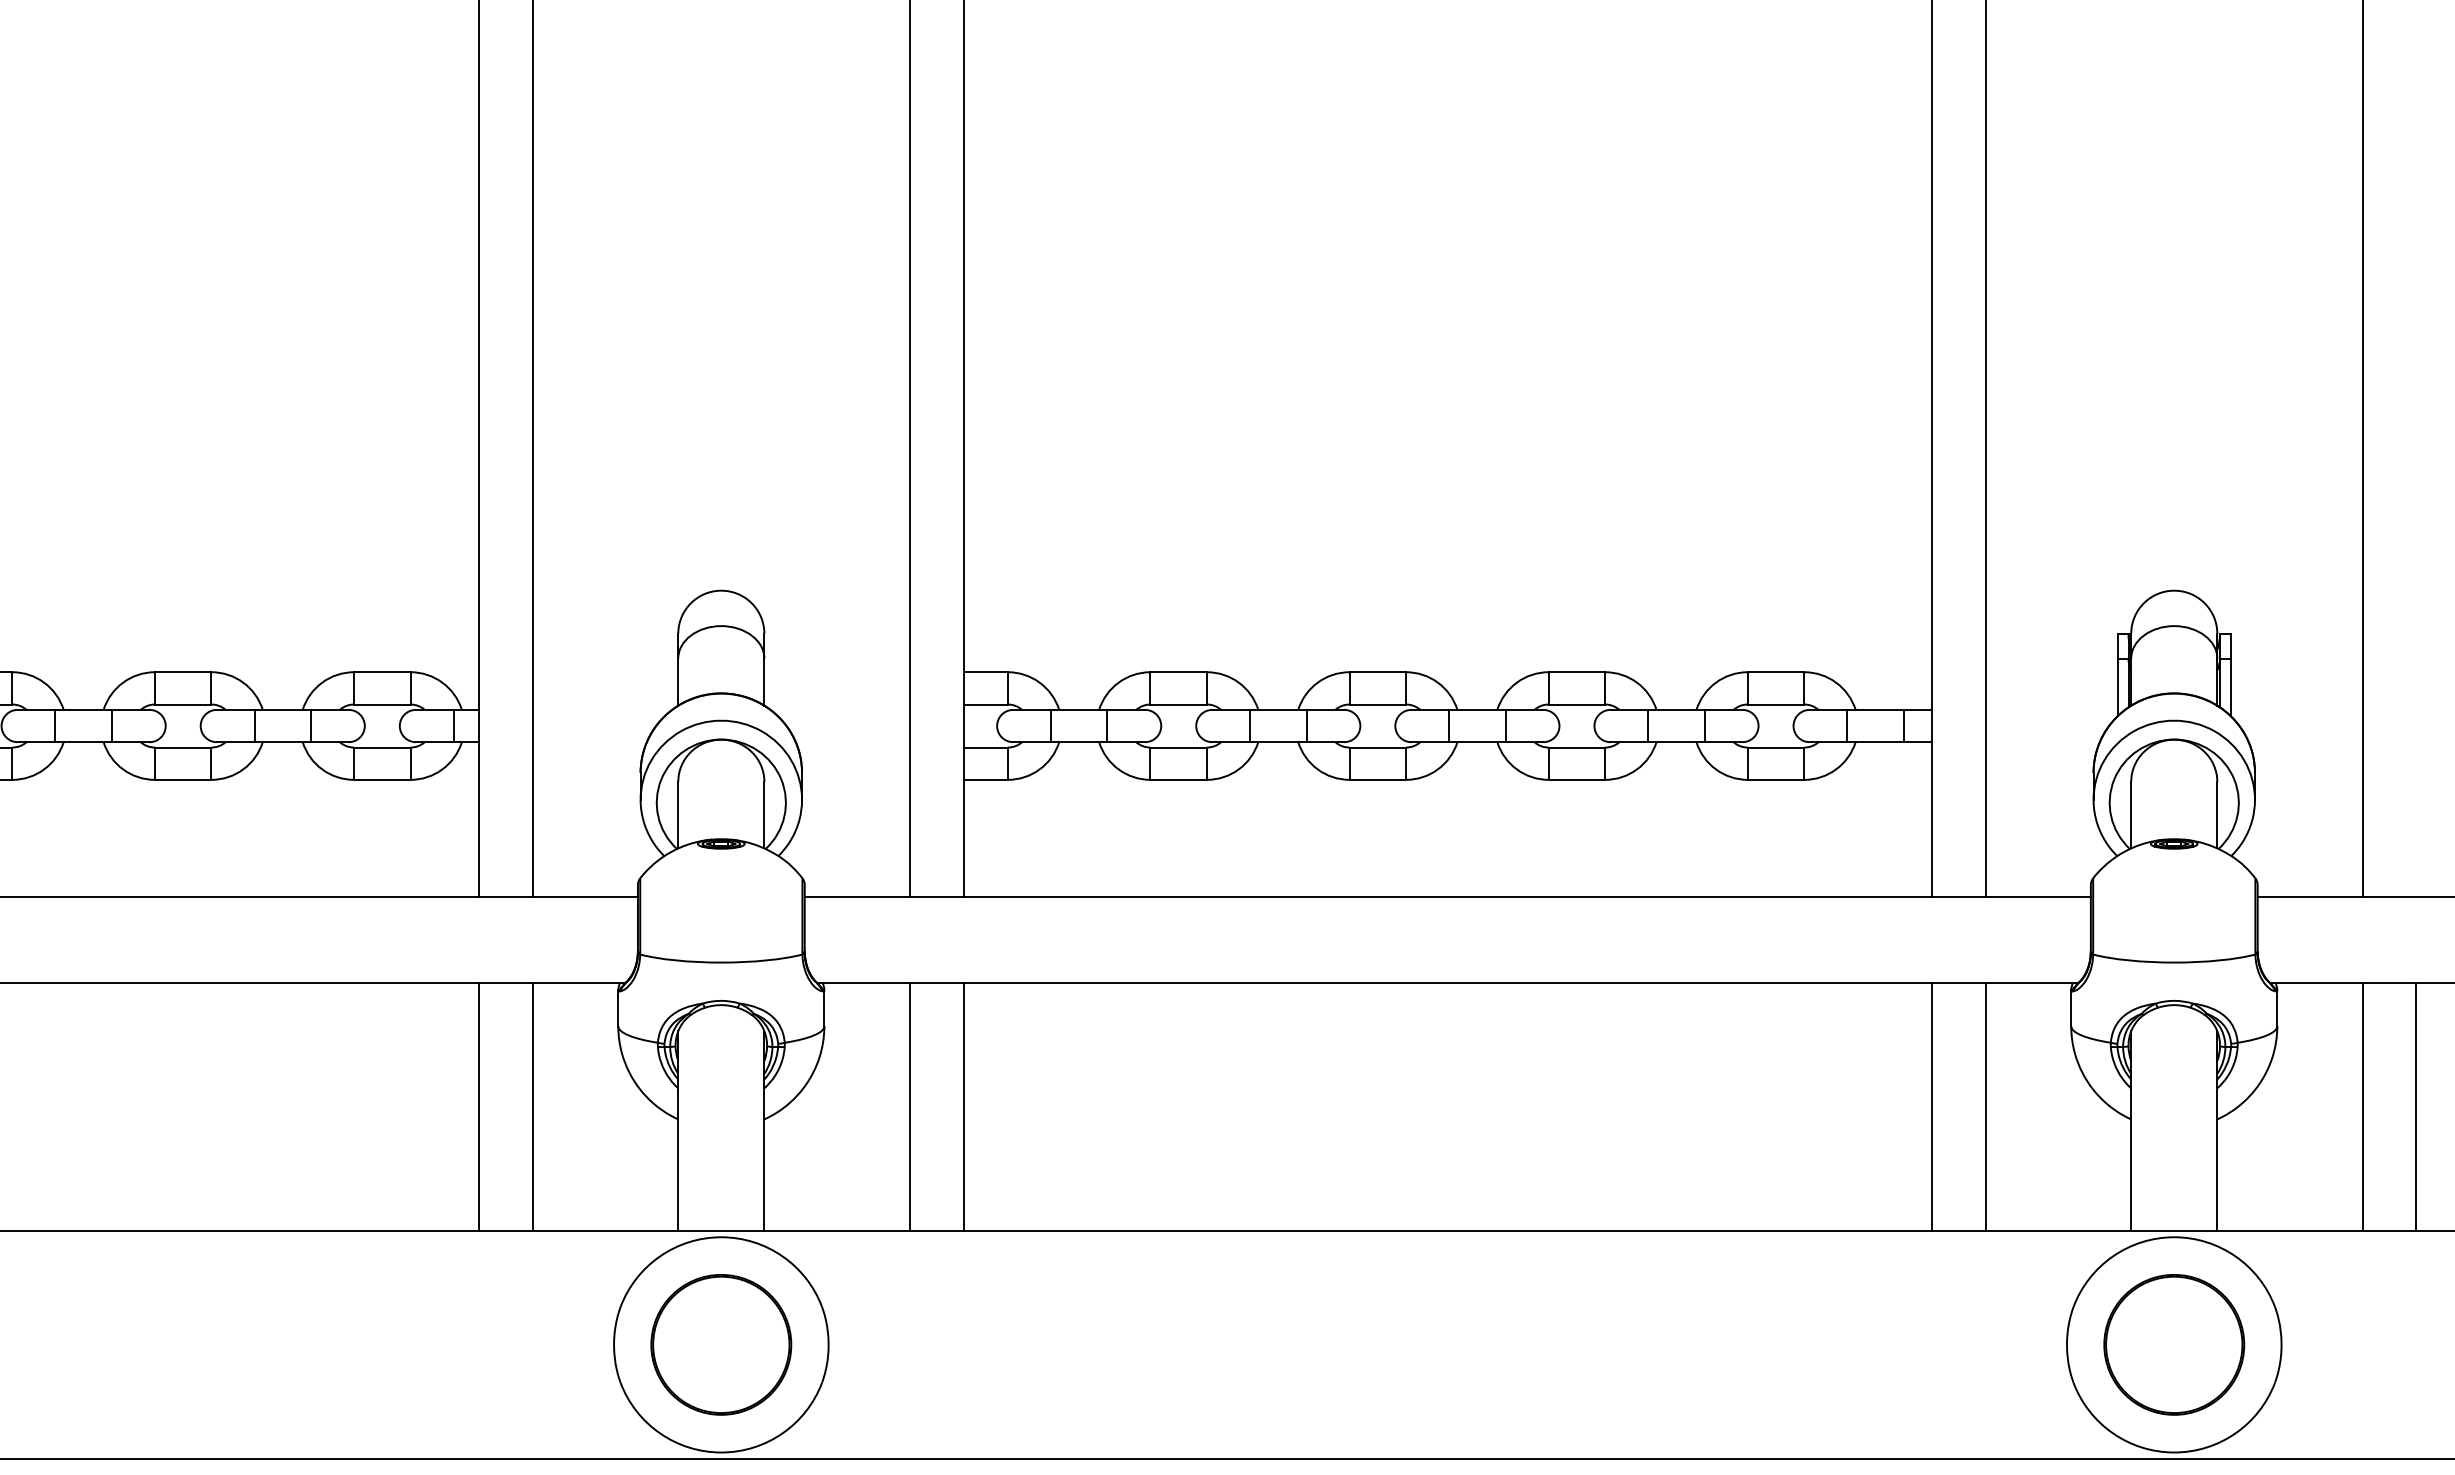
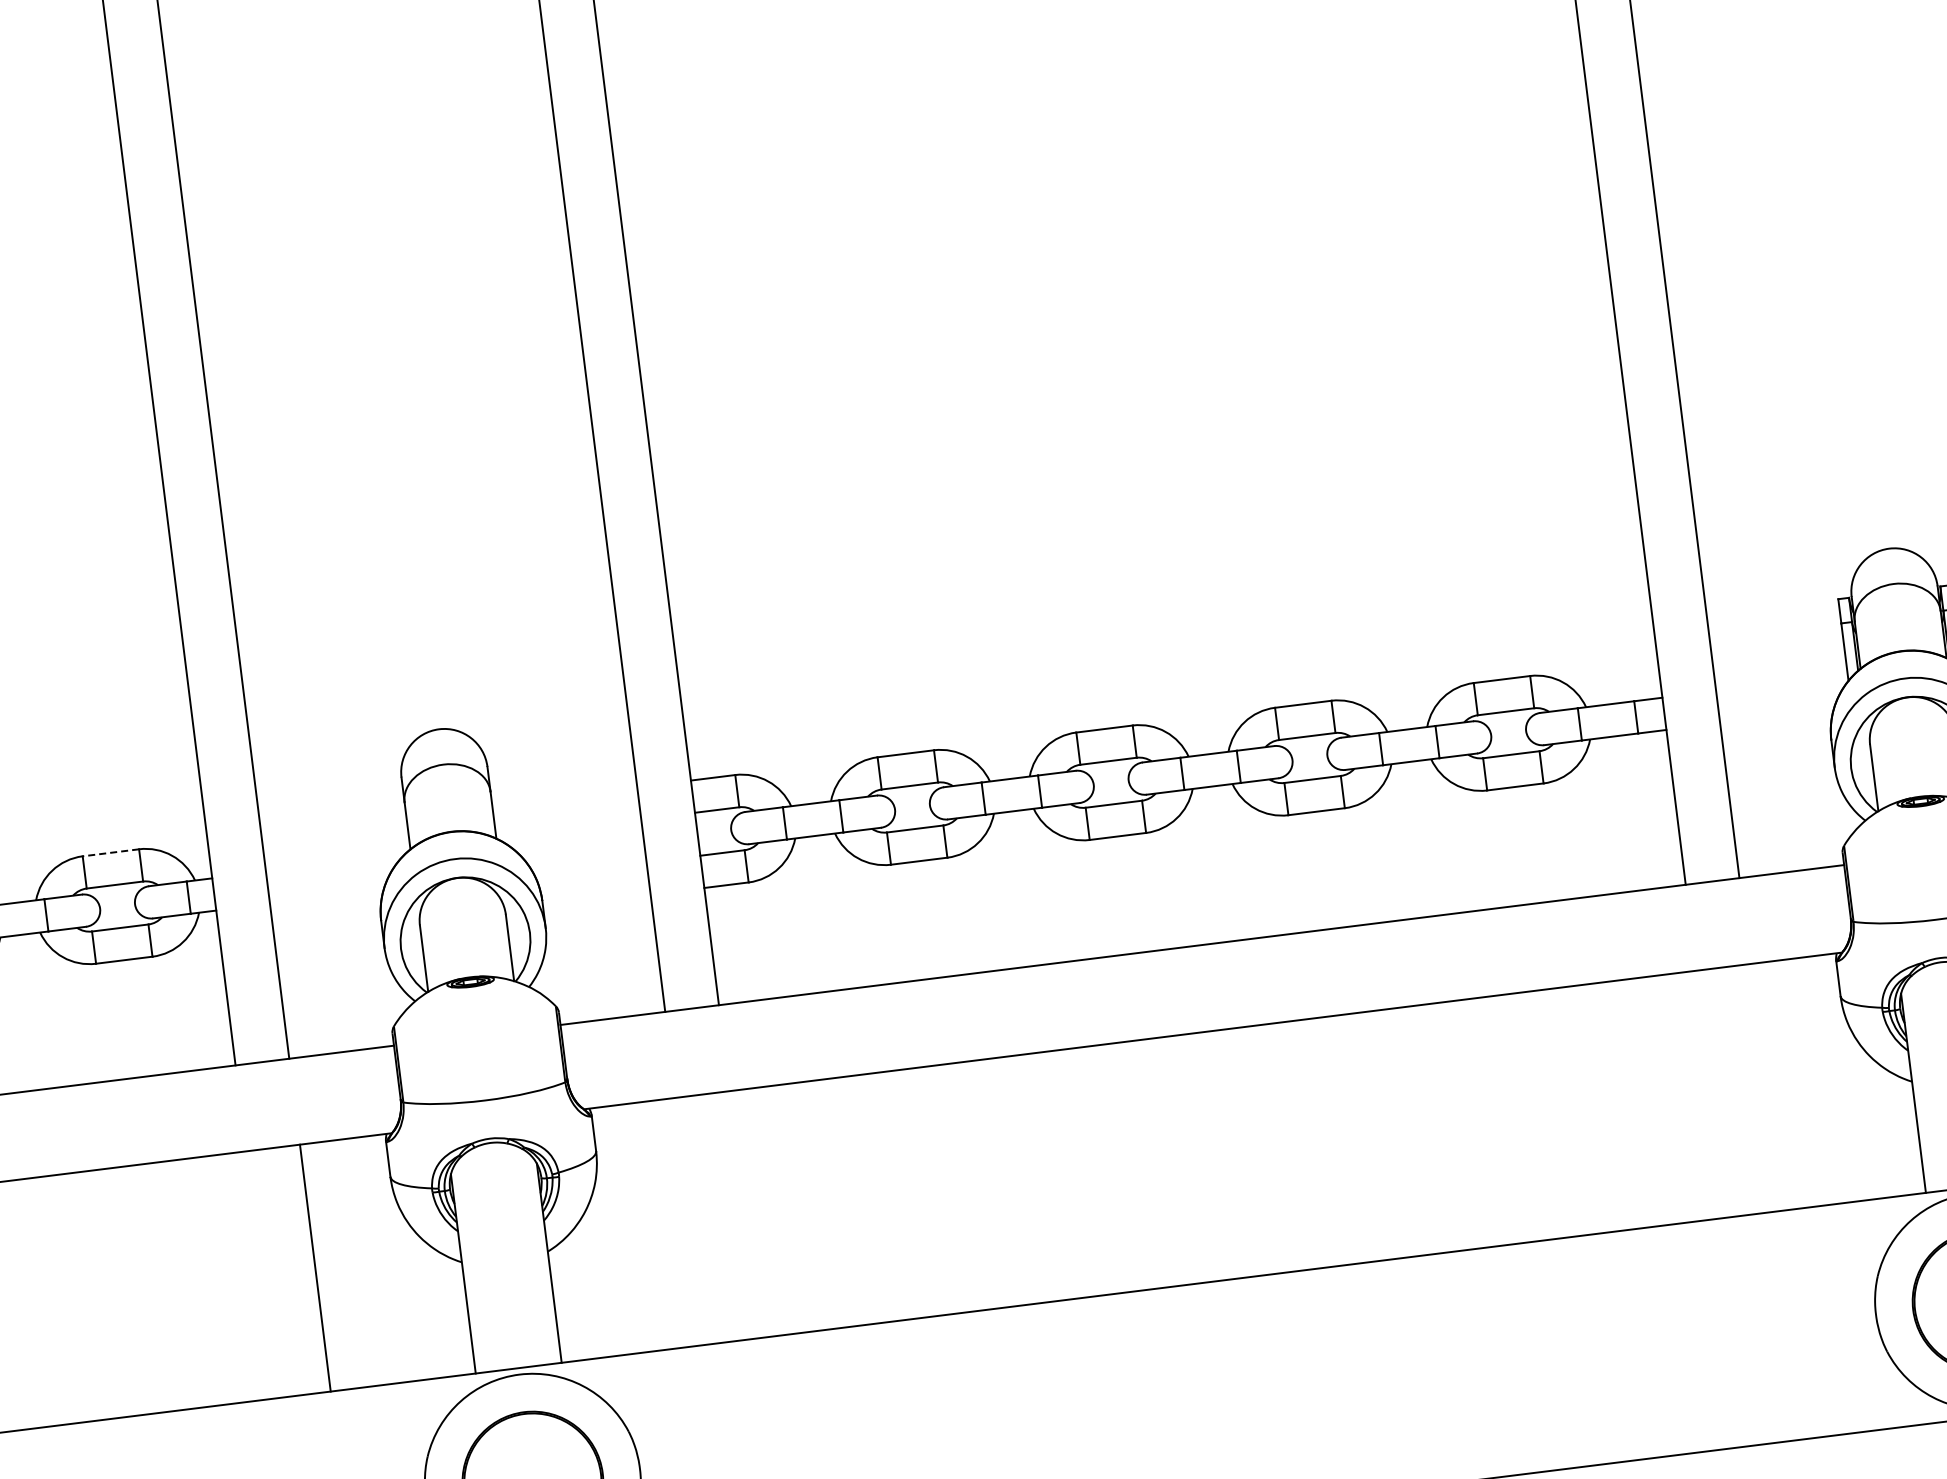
line: (381, 672) -> (110, 853), solid -> dashed
line: (479, 1106) -> (261, 1274), removed
line: (909, 1106) -> (691, 1220), removed
line: (963, 1106) -> (744, 1213), removed
line: (1932, 1106) -> (1712, 1093), removed
line: (1985, 1106) -> (1765, 1086), removed

